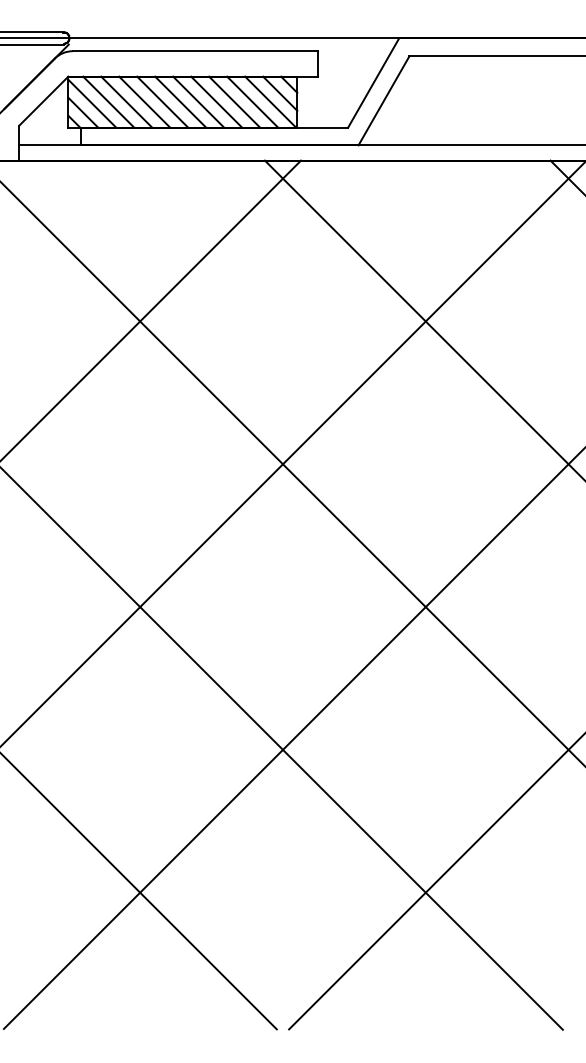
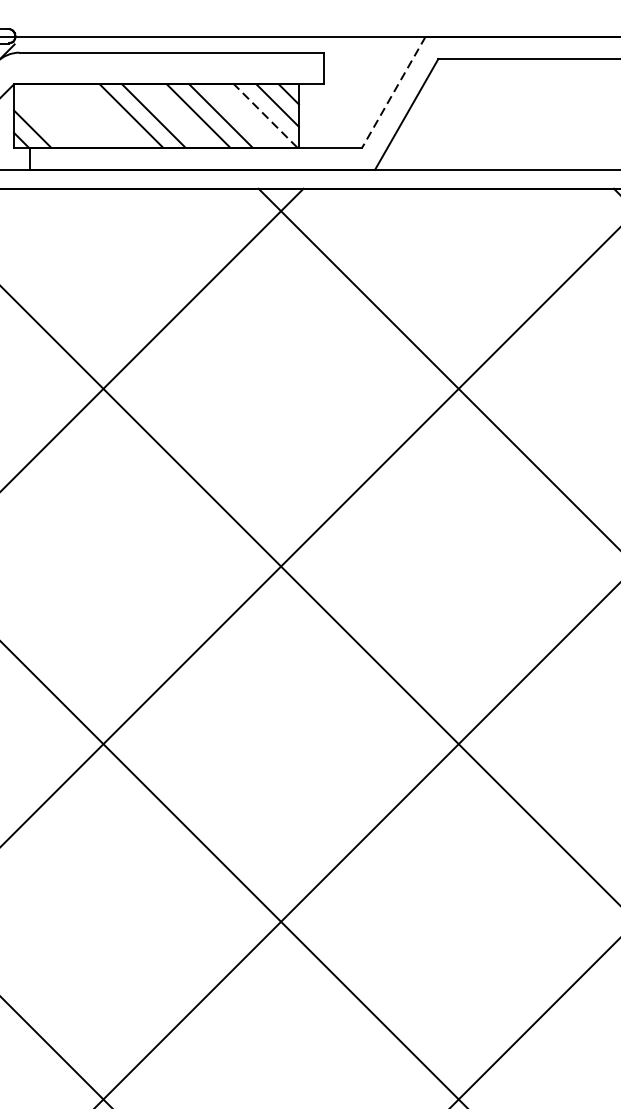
line: (373, 83) -> (393, 92), solid -> dashed
line: (108, 101) -> (64, 115), removed
line: (126, 101) -> (86, 115), removed
line: (144, 101) -> (108, 115), removed
line: (198, 101) -> (175, 115), removed
line: (252, 101) -> (243, 115), removed
line: (270, 102) -> (265, 116), solid -> dashed
line: (92, 103) -> (44, 117), removed

